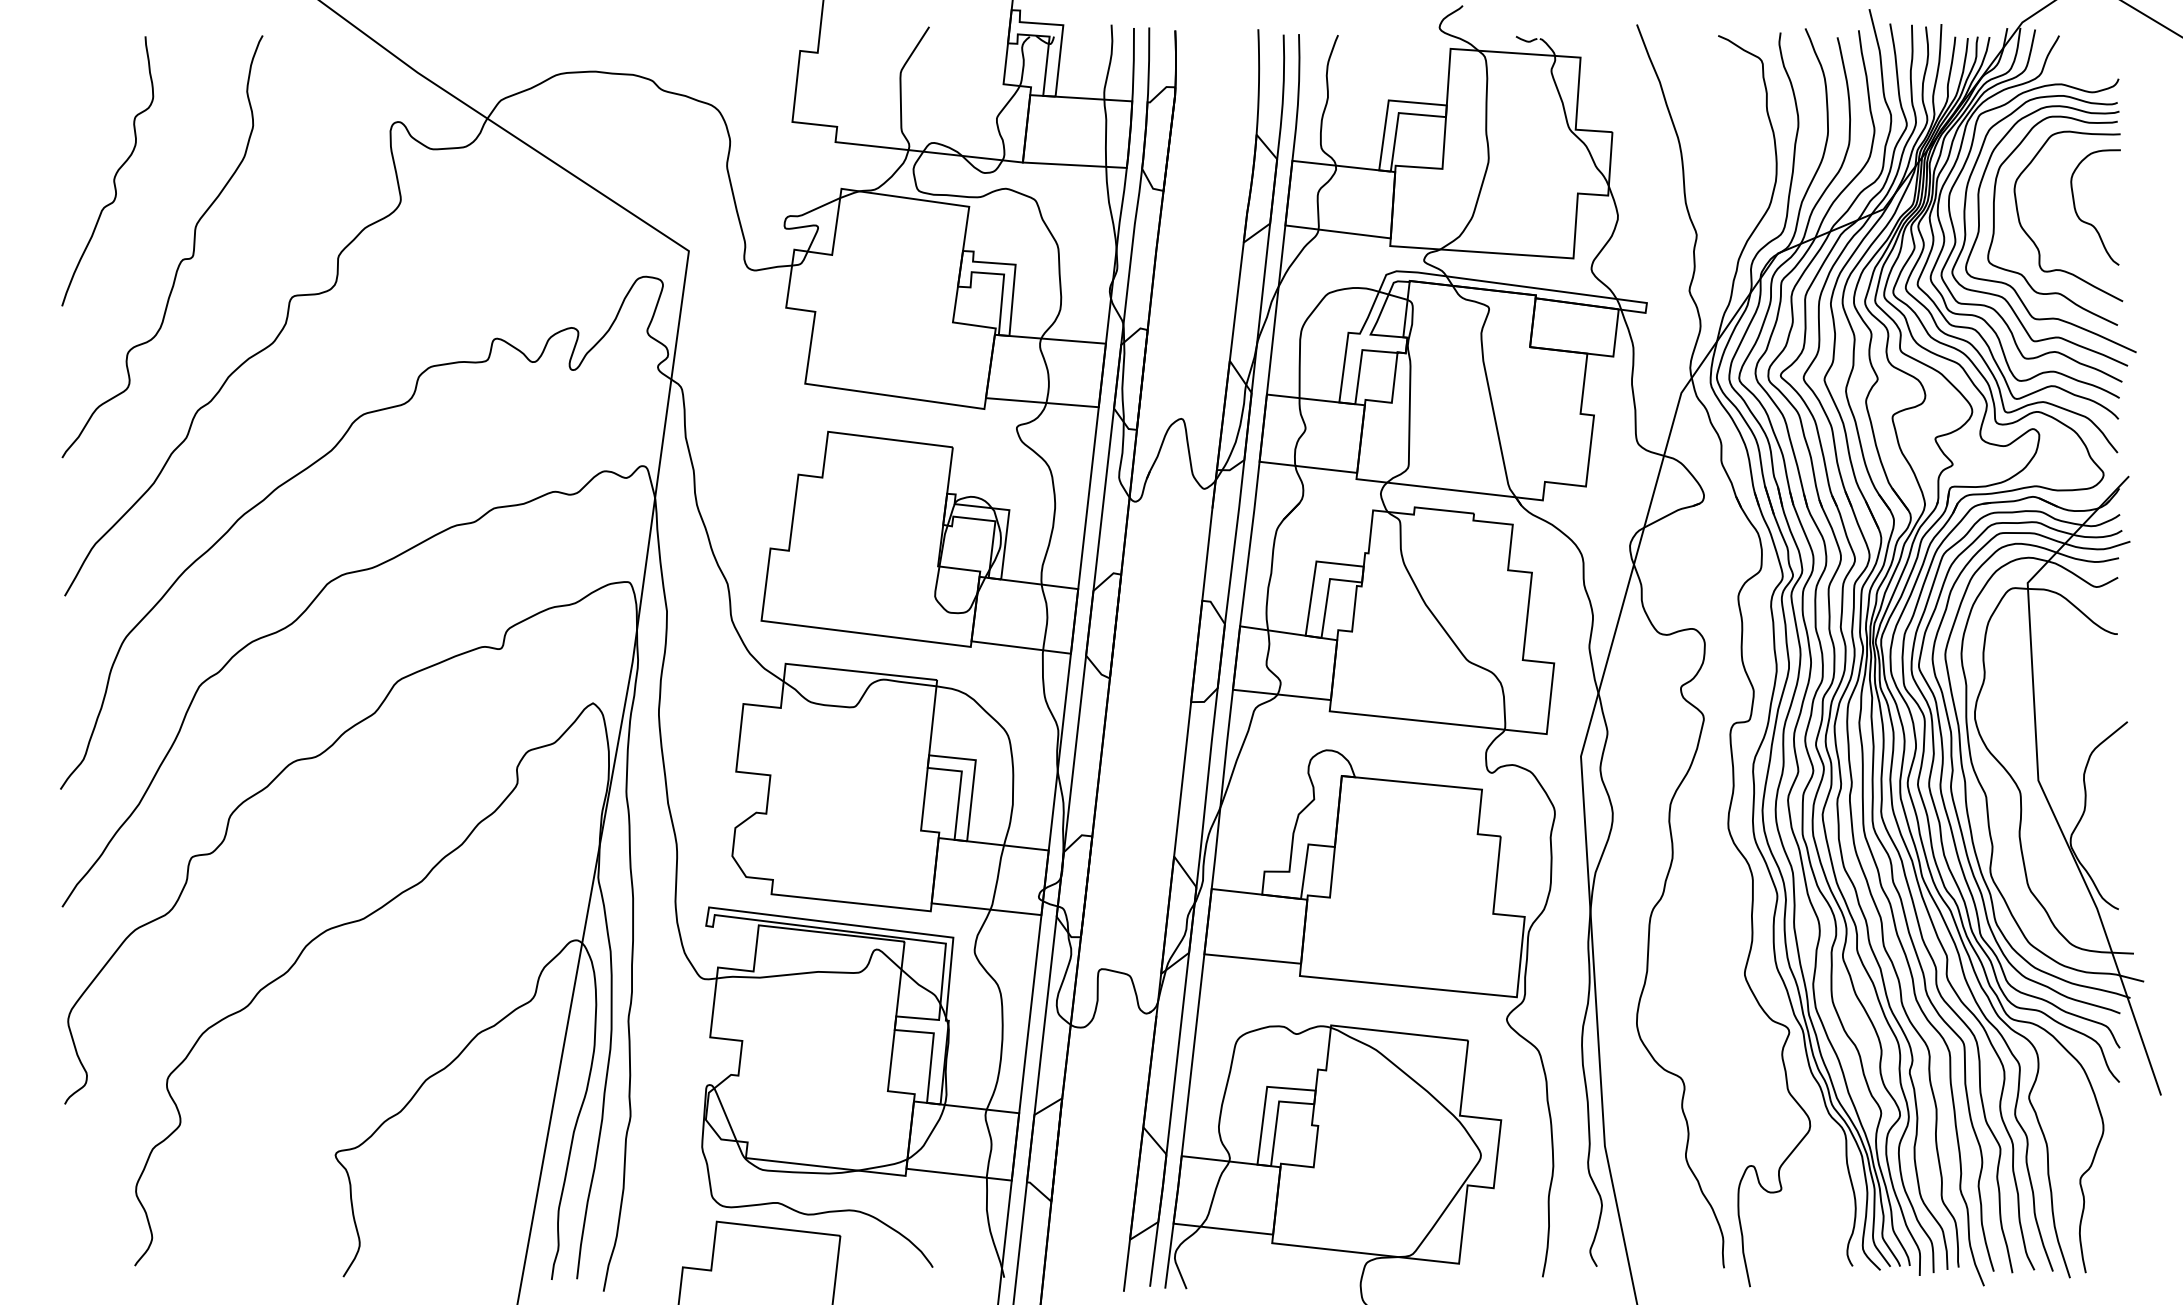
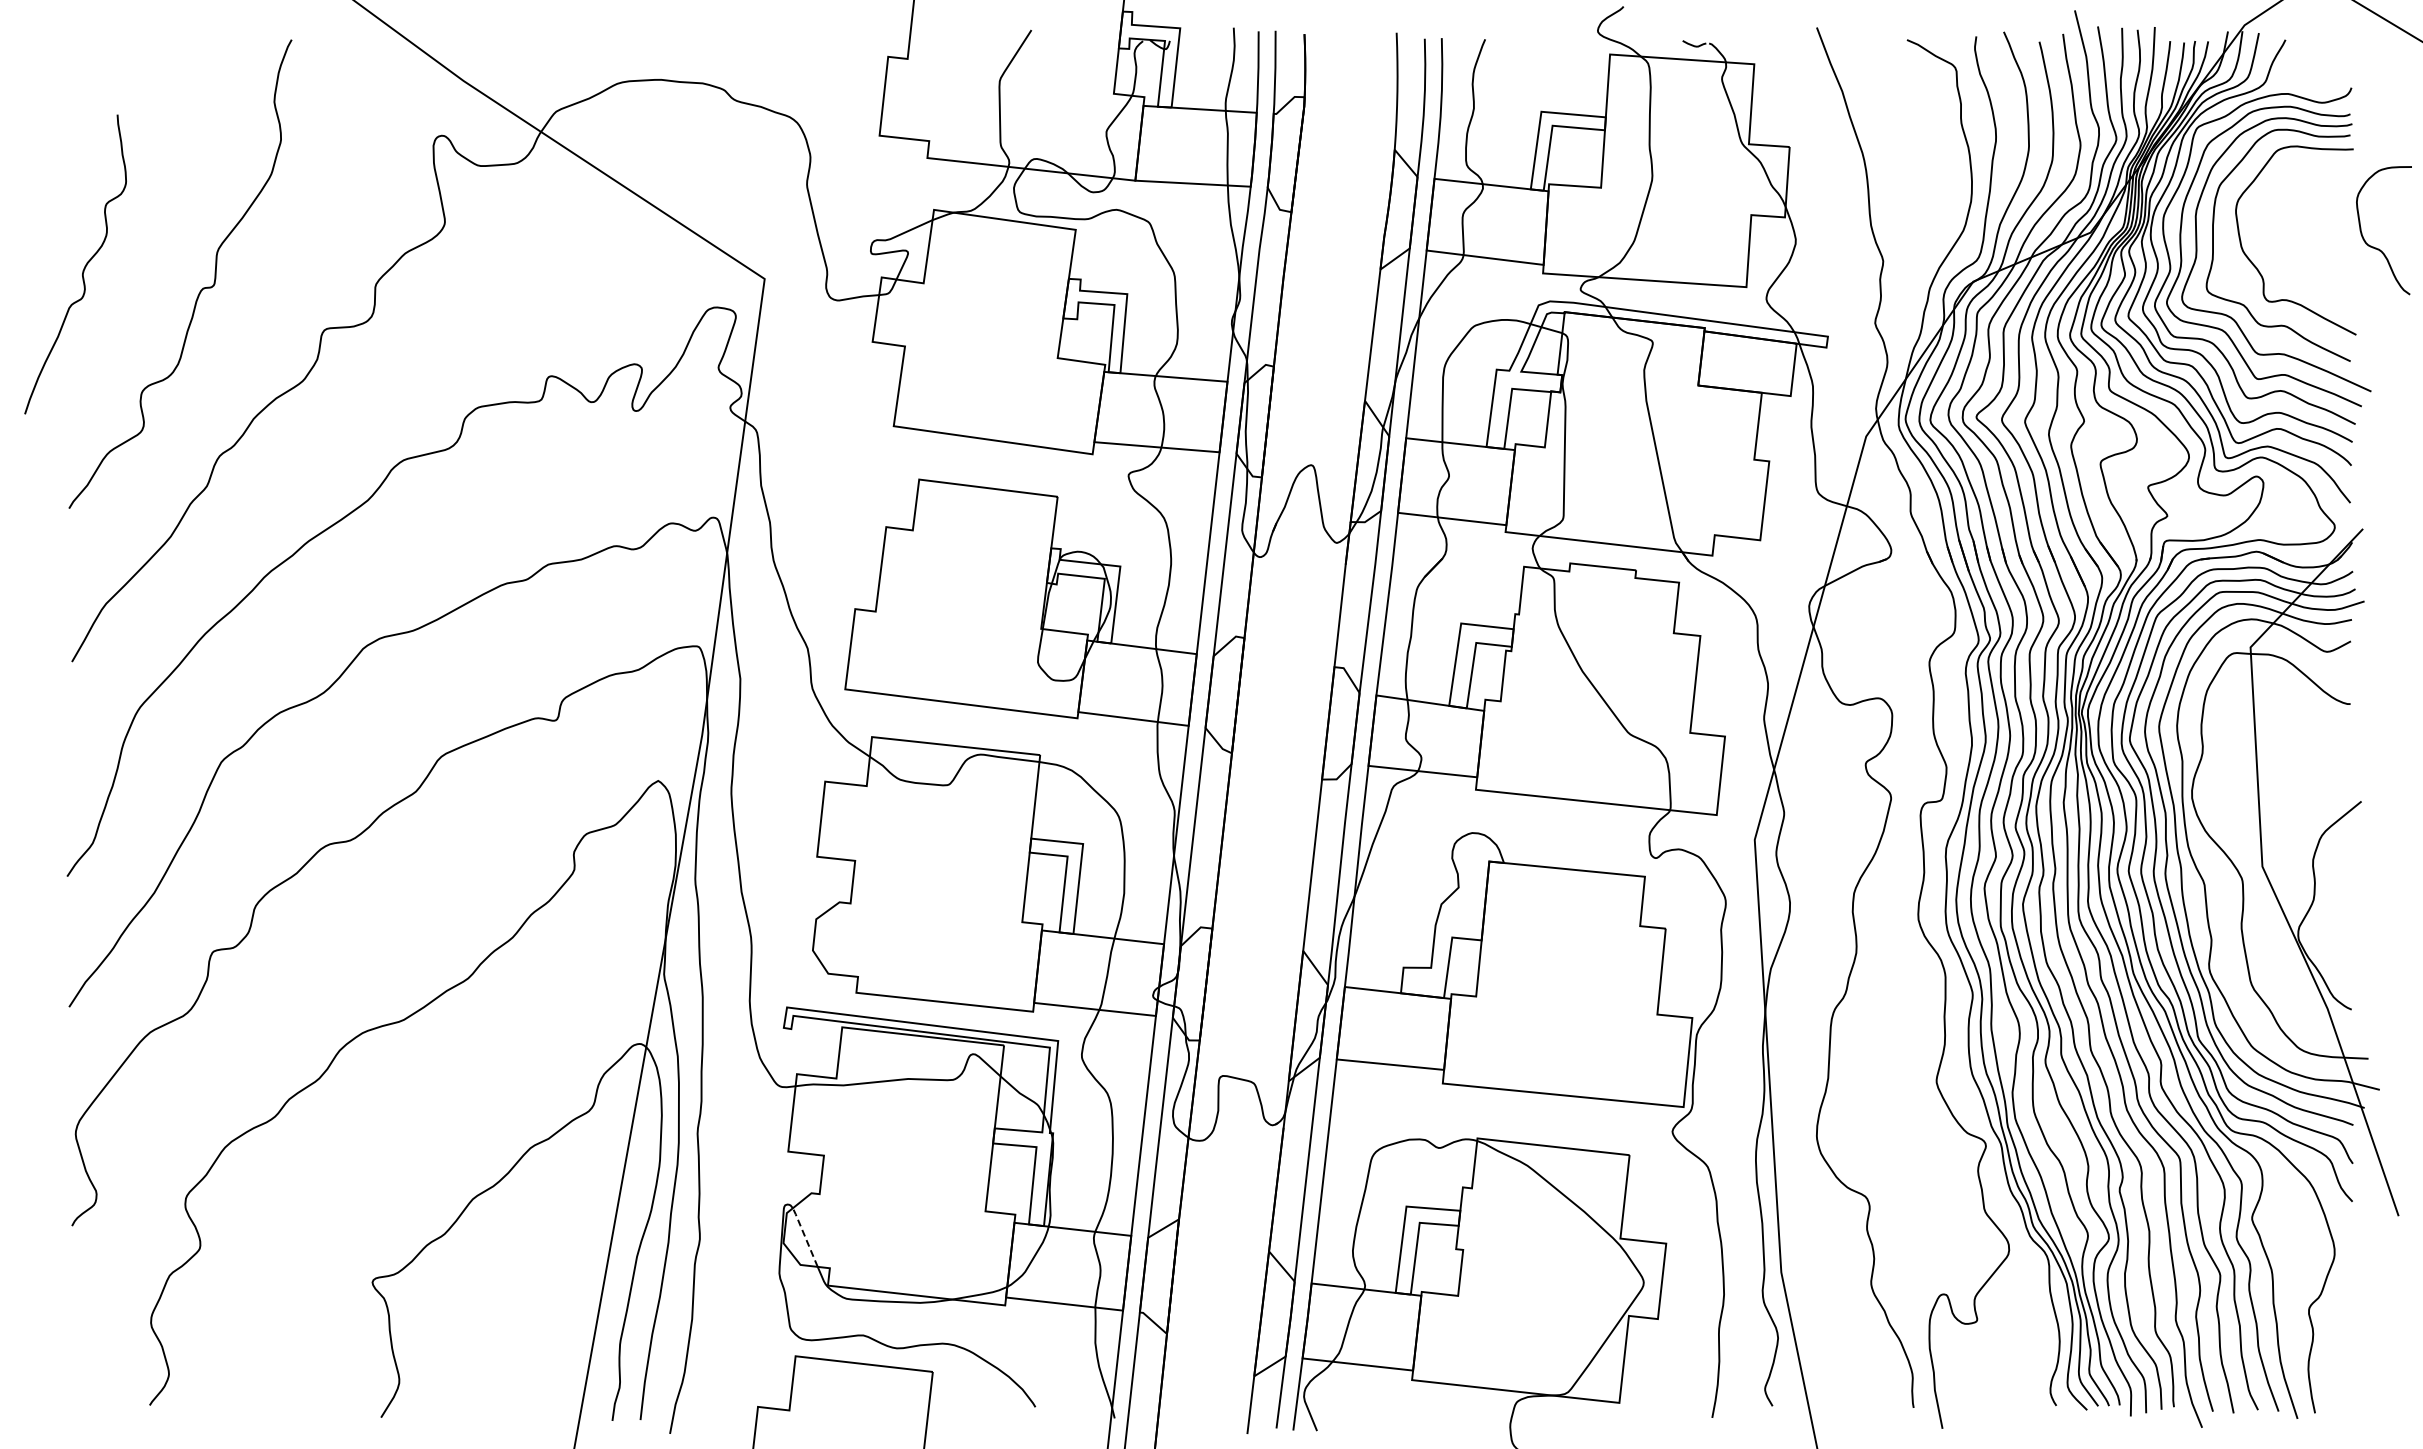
curve: (114, 174) -> (83, 268), moved
curve: (2088, 222) -> (2376, 247), moved
line: (725, 1113) -> (805, 1236), solid -> dashed

